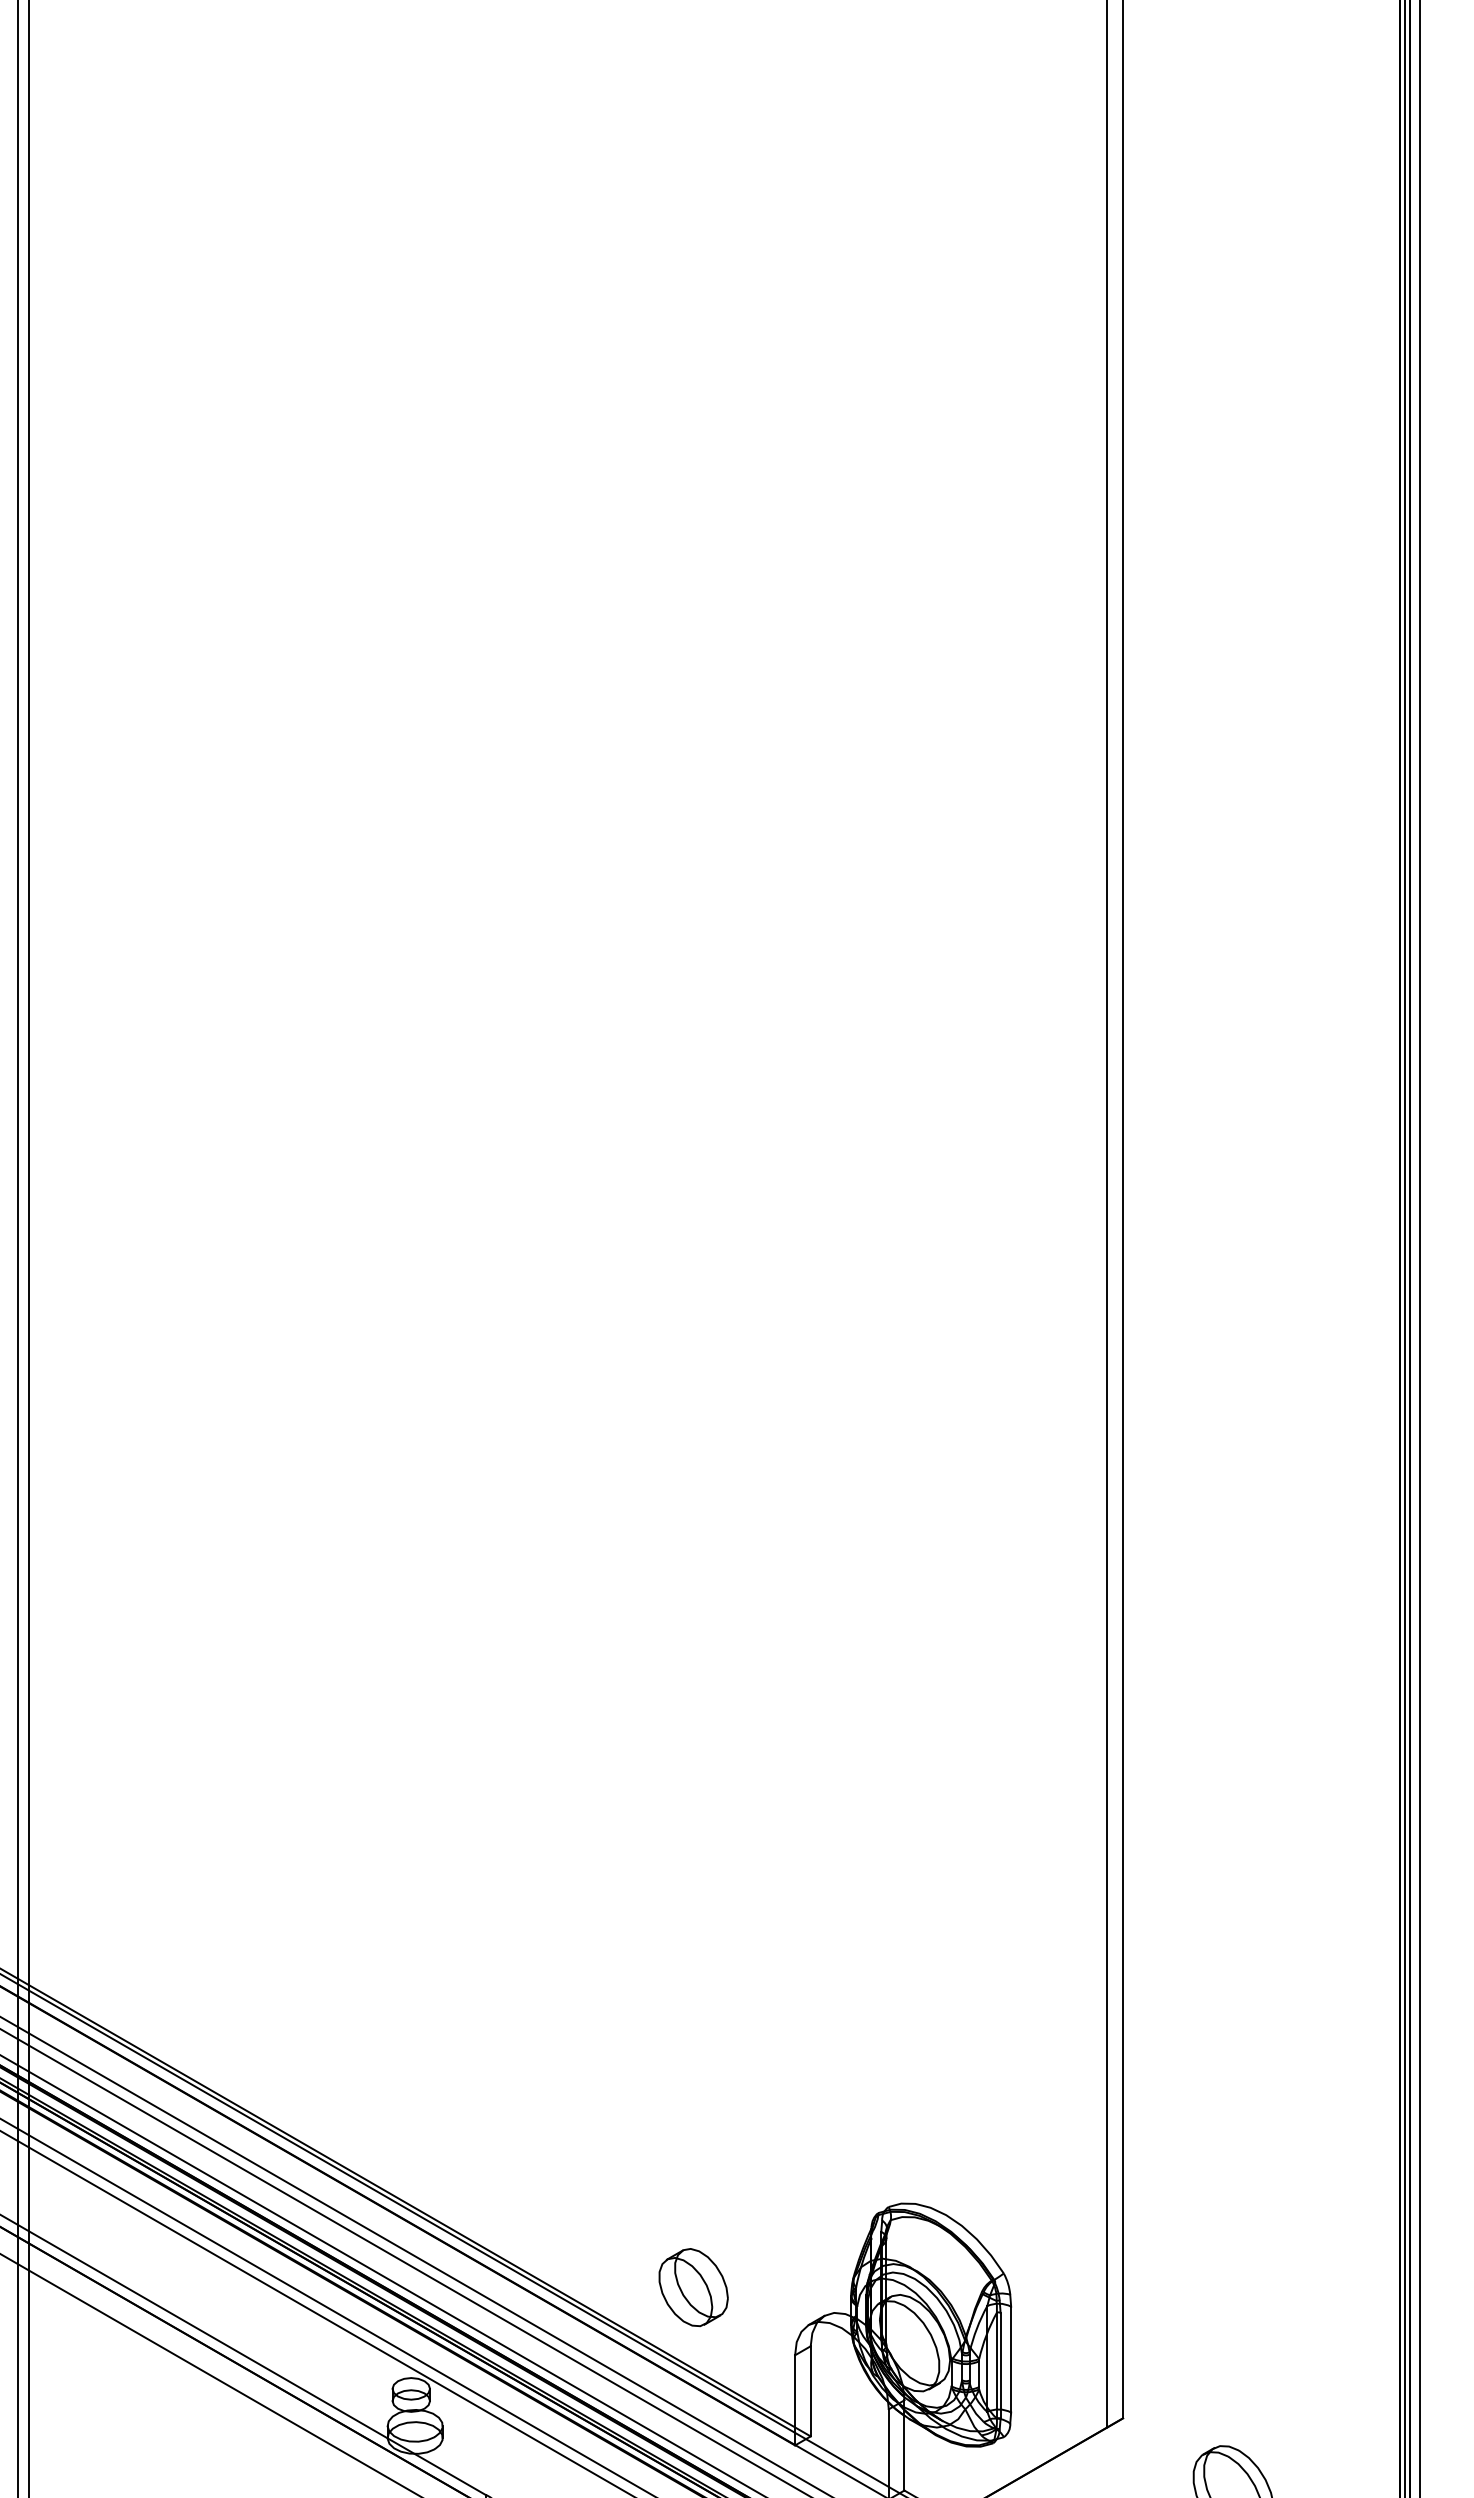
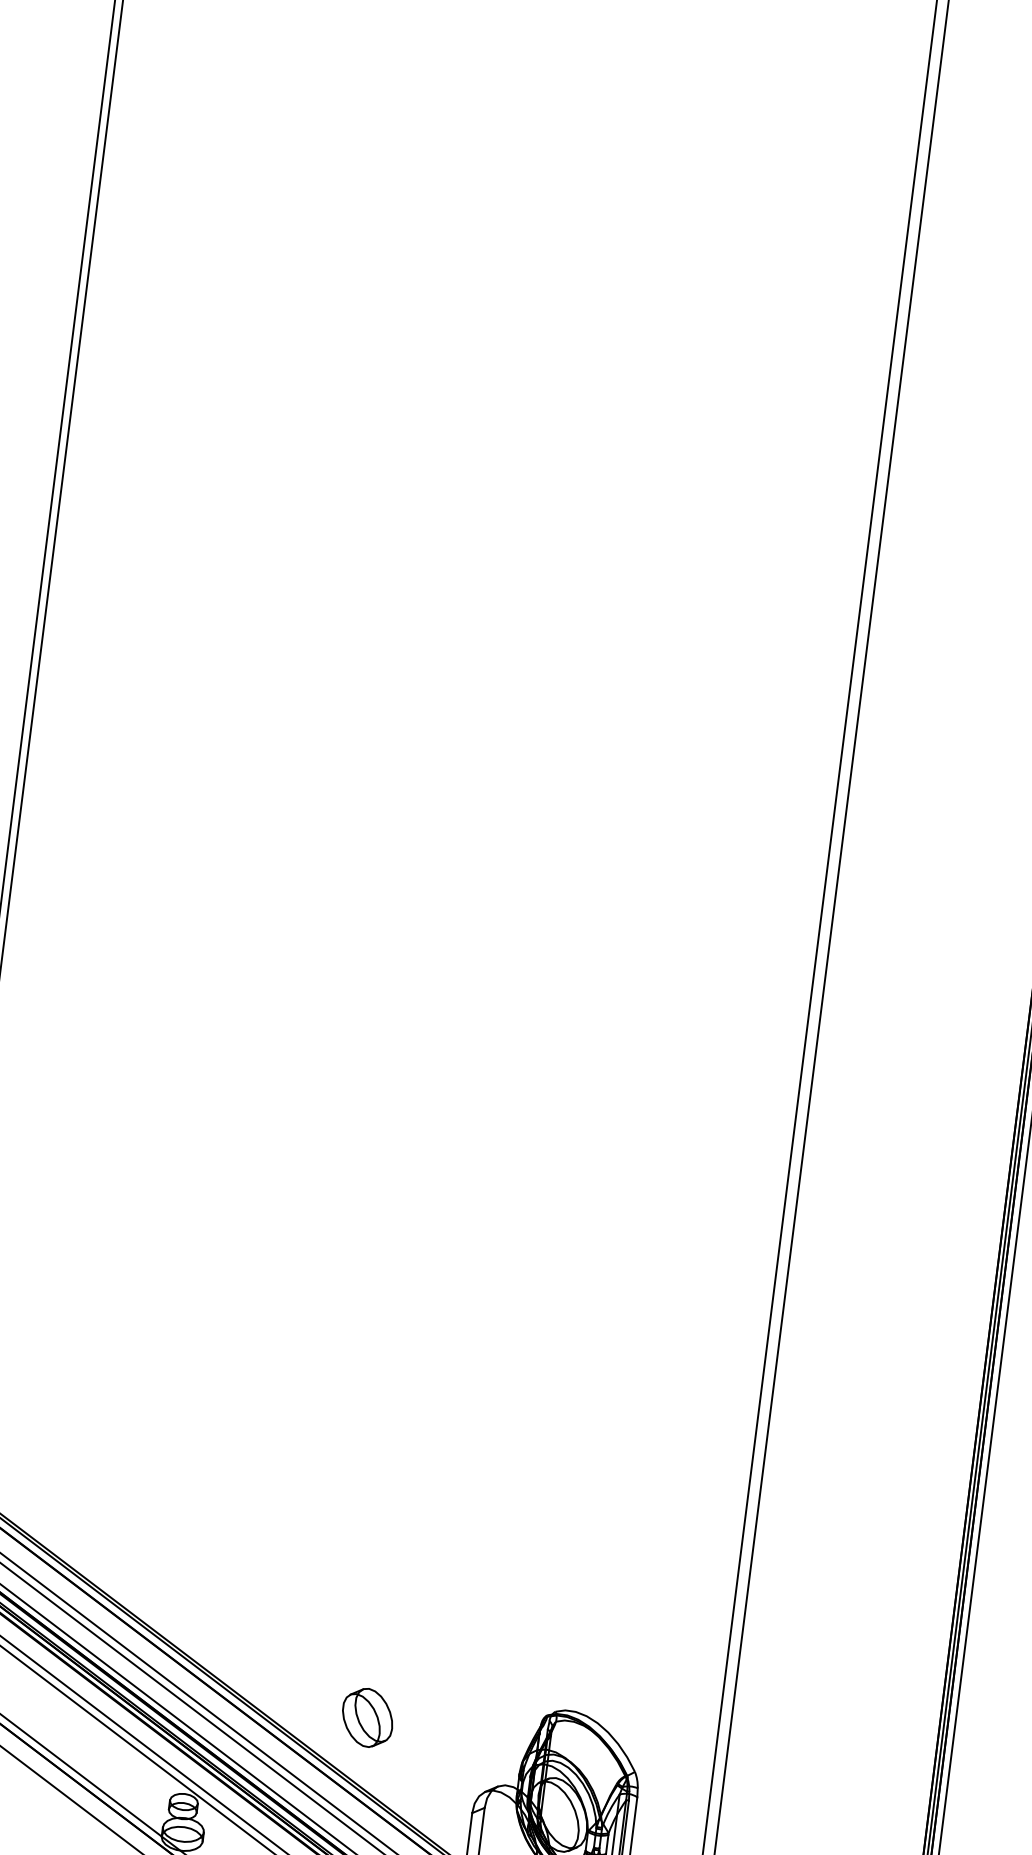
part: (693, 2287) -> (367, 1717), moved

